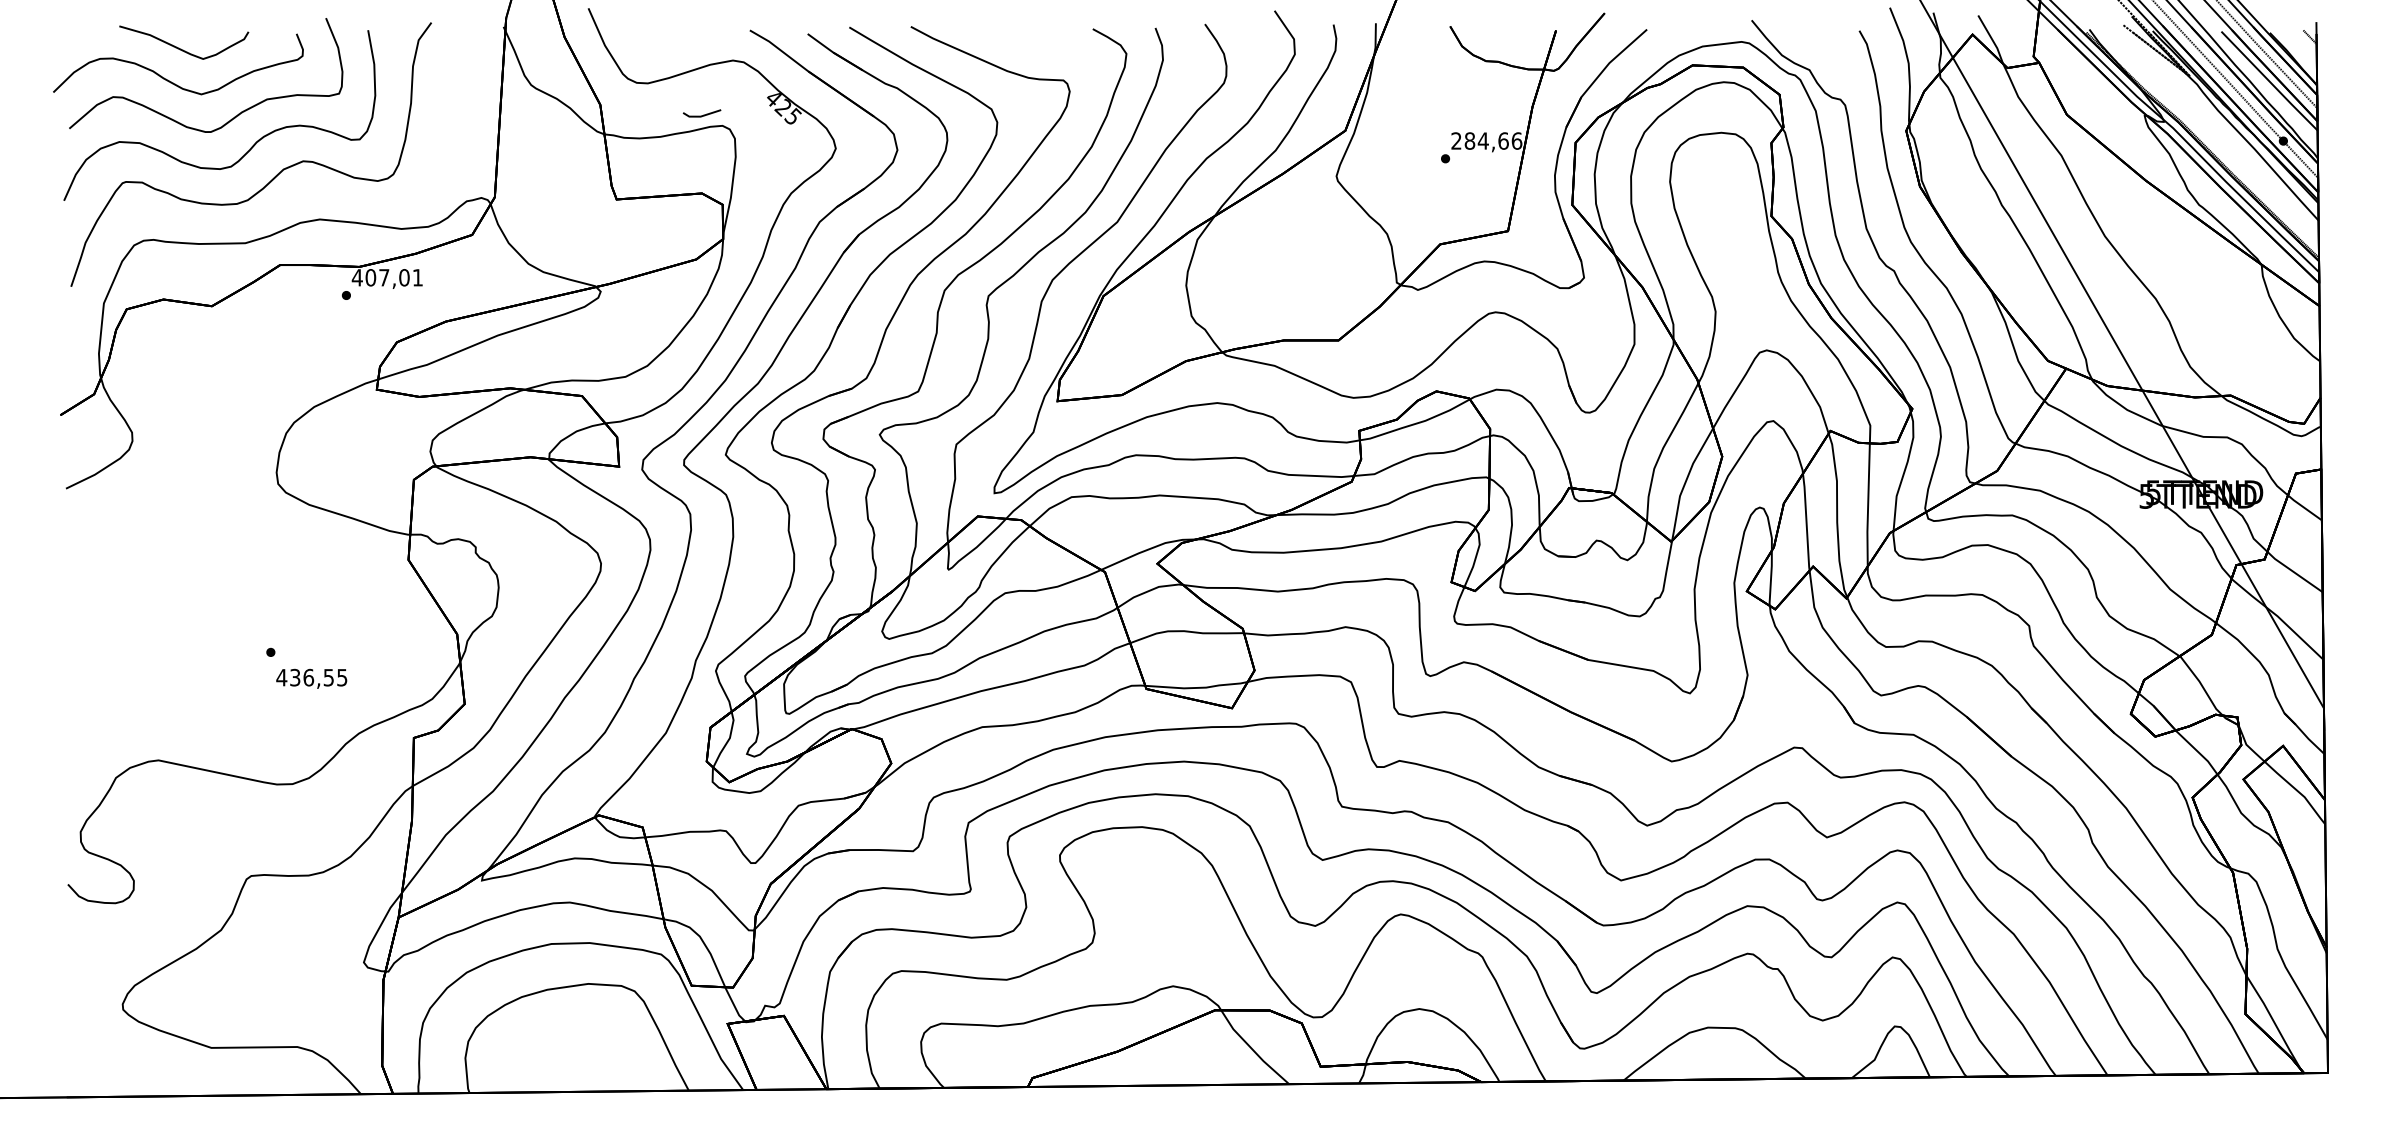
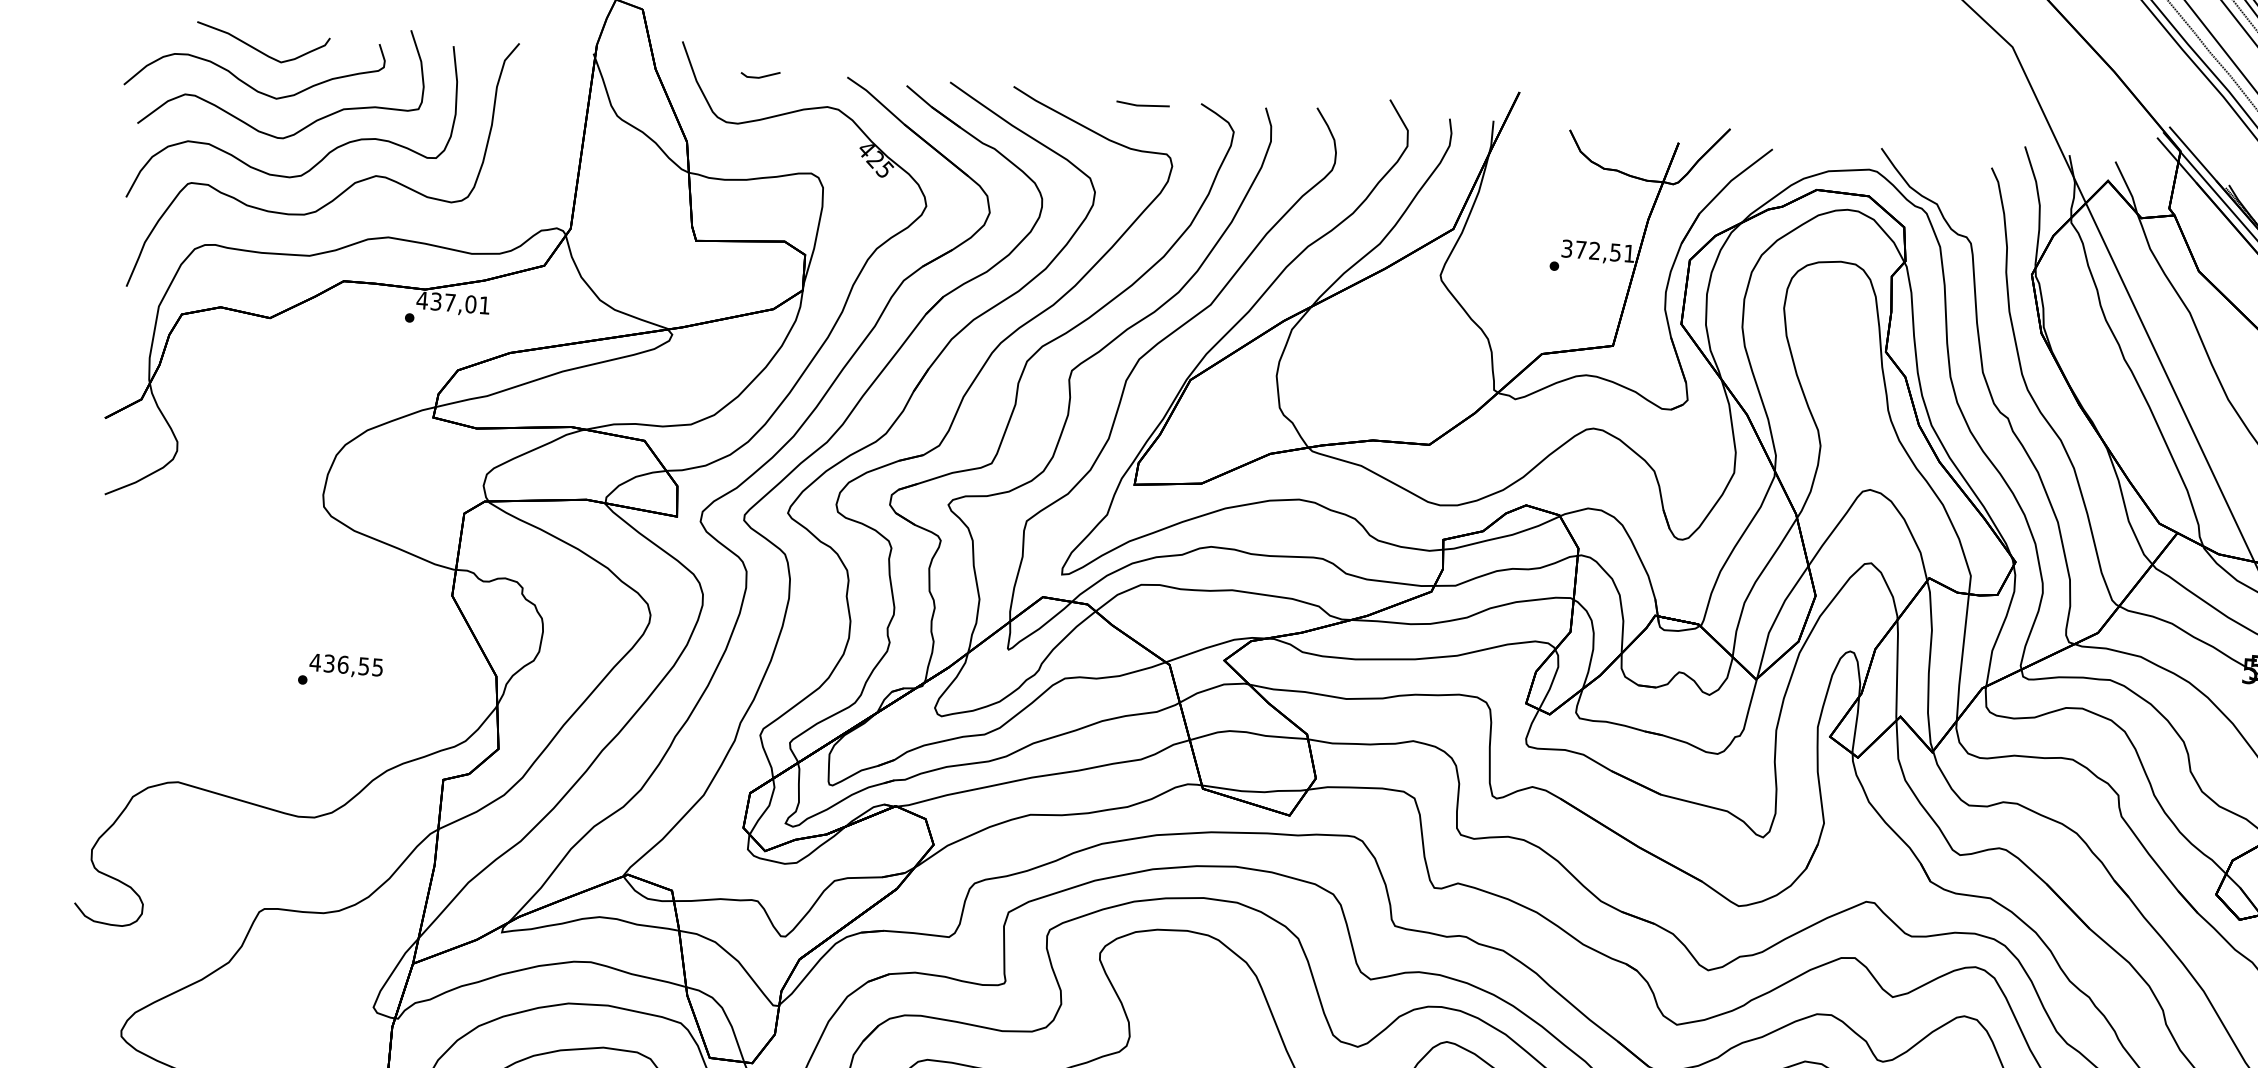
line: (1036, 34) -> (1142, 104), added
line: (701, 115) -> (759, 76), moved
text: (1486, 140) -> (1598, 250), 284,66 -> 372,51
text: (370, 277) -> (435, 301), 407,01 -> 437,01
text: (311, 678) -> (346, 665), moved

